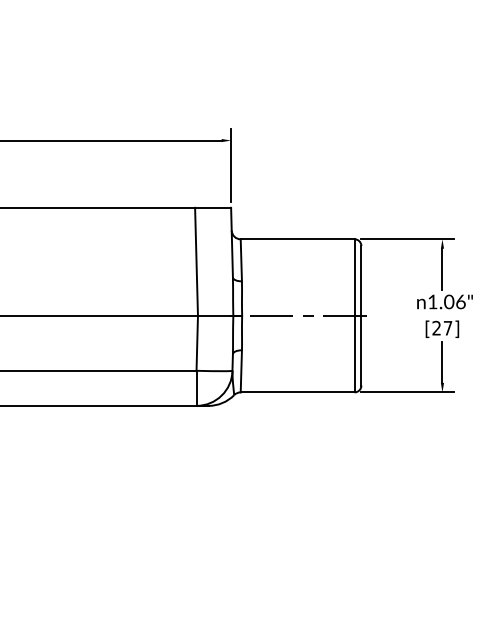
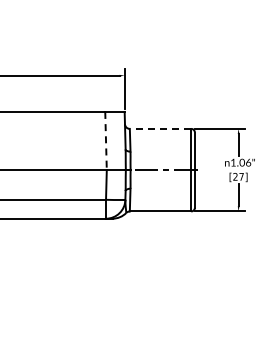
line: (297, 238) -> (160, 128), solid -> dashed
line: (197, 262) -> (106, 141), solid -> dashed

